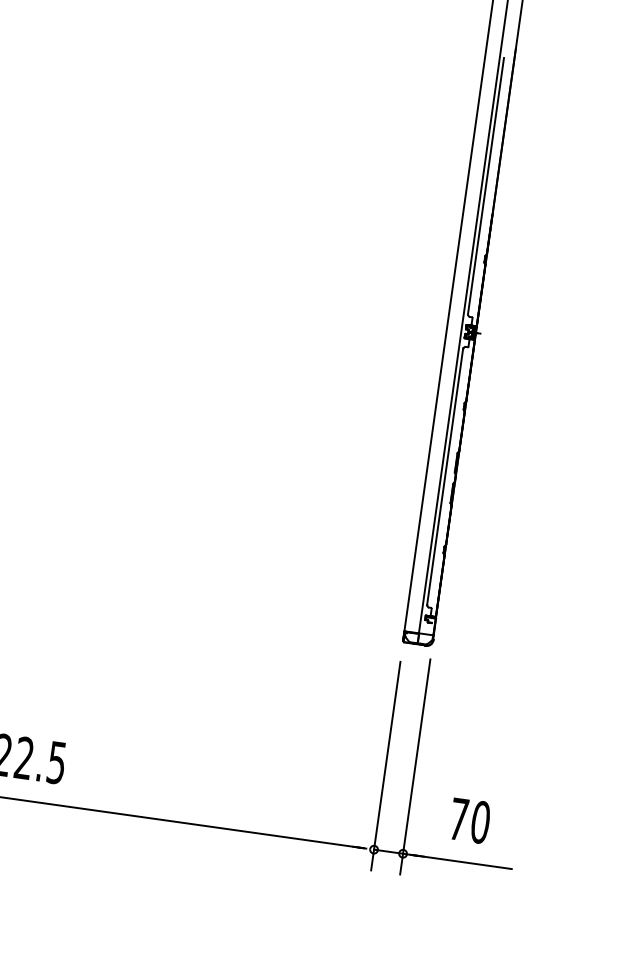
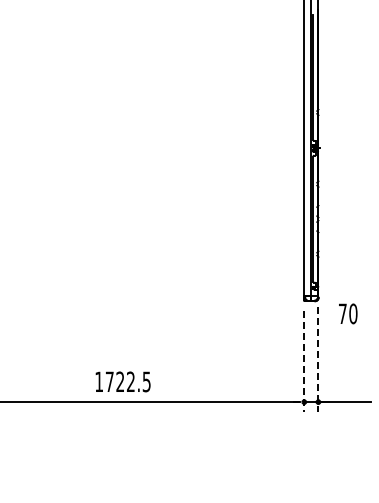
line: (386, 766) -> (304, 361), solid -> dashed
line: (415, 768) -> (318, 360), solid -> dashed
text: (470, 820) -> (348, 313), moved

